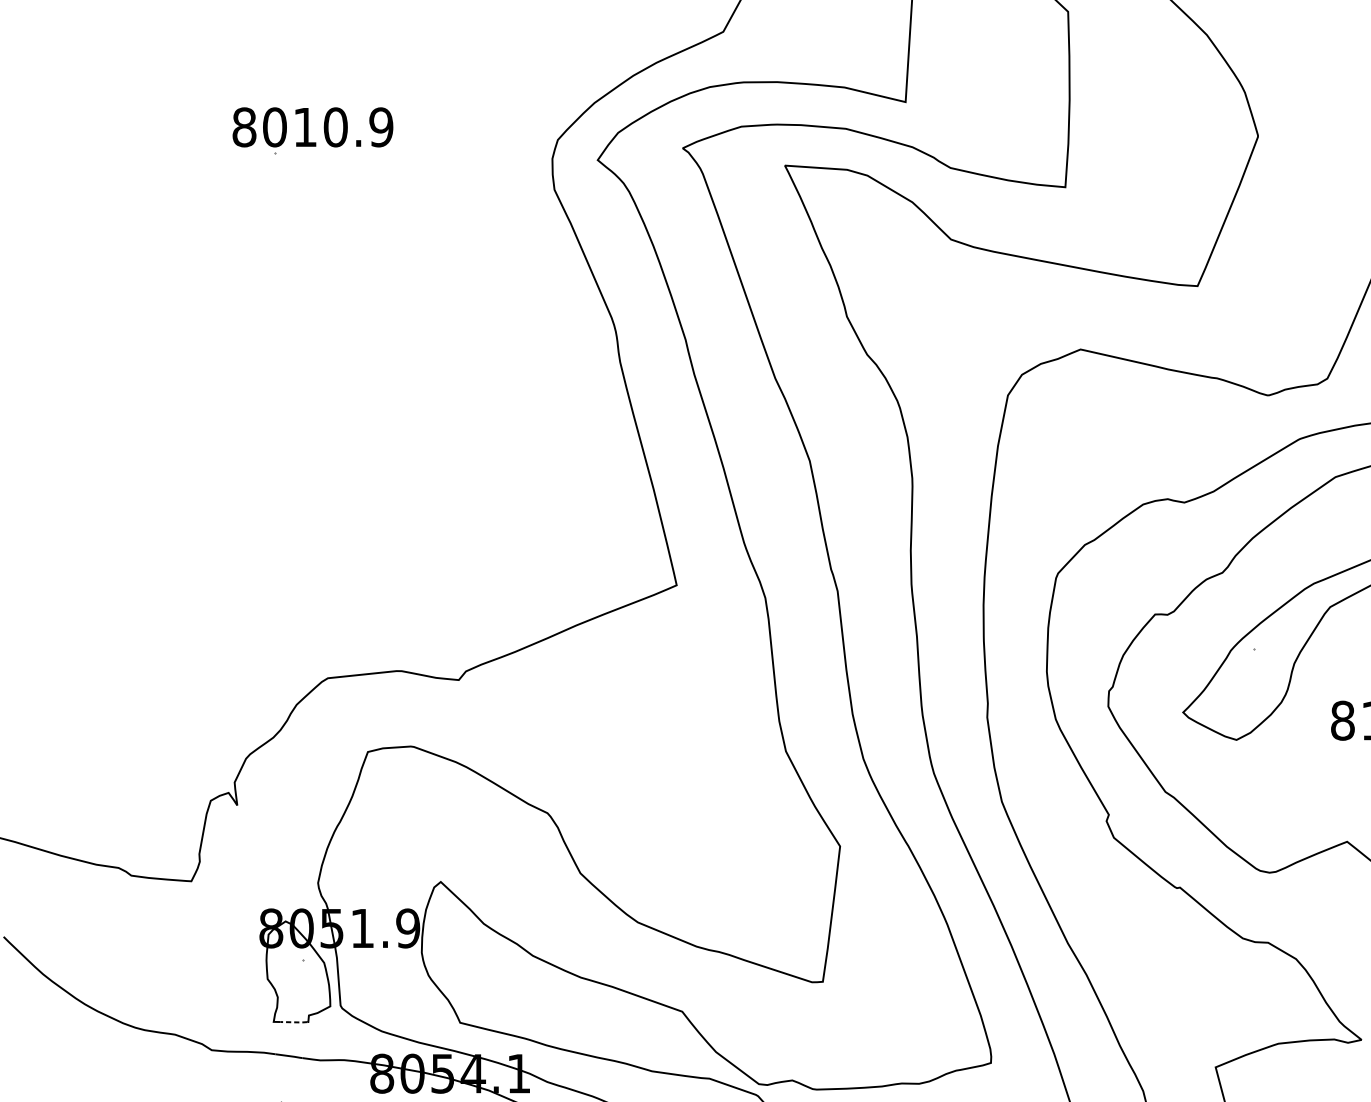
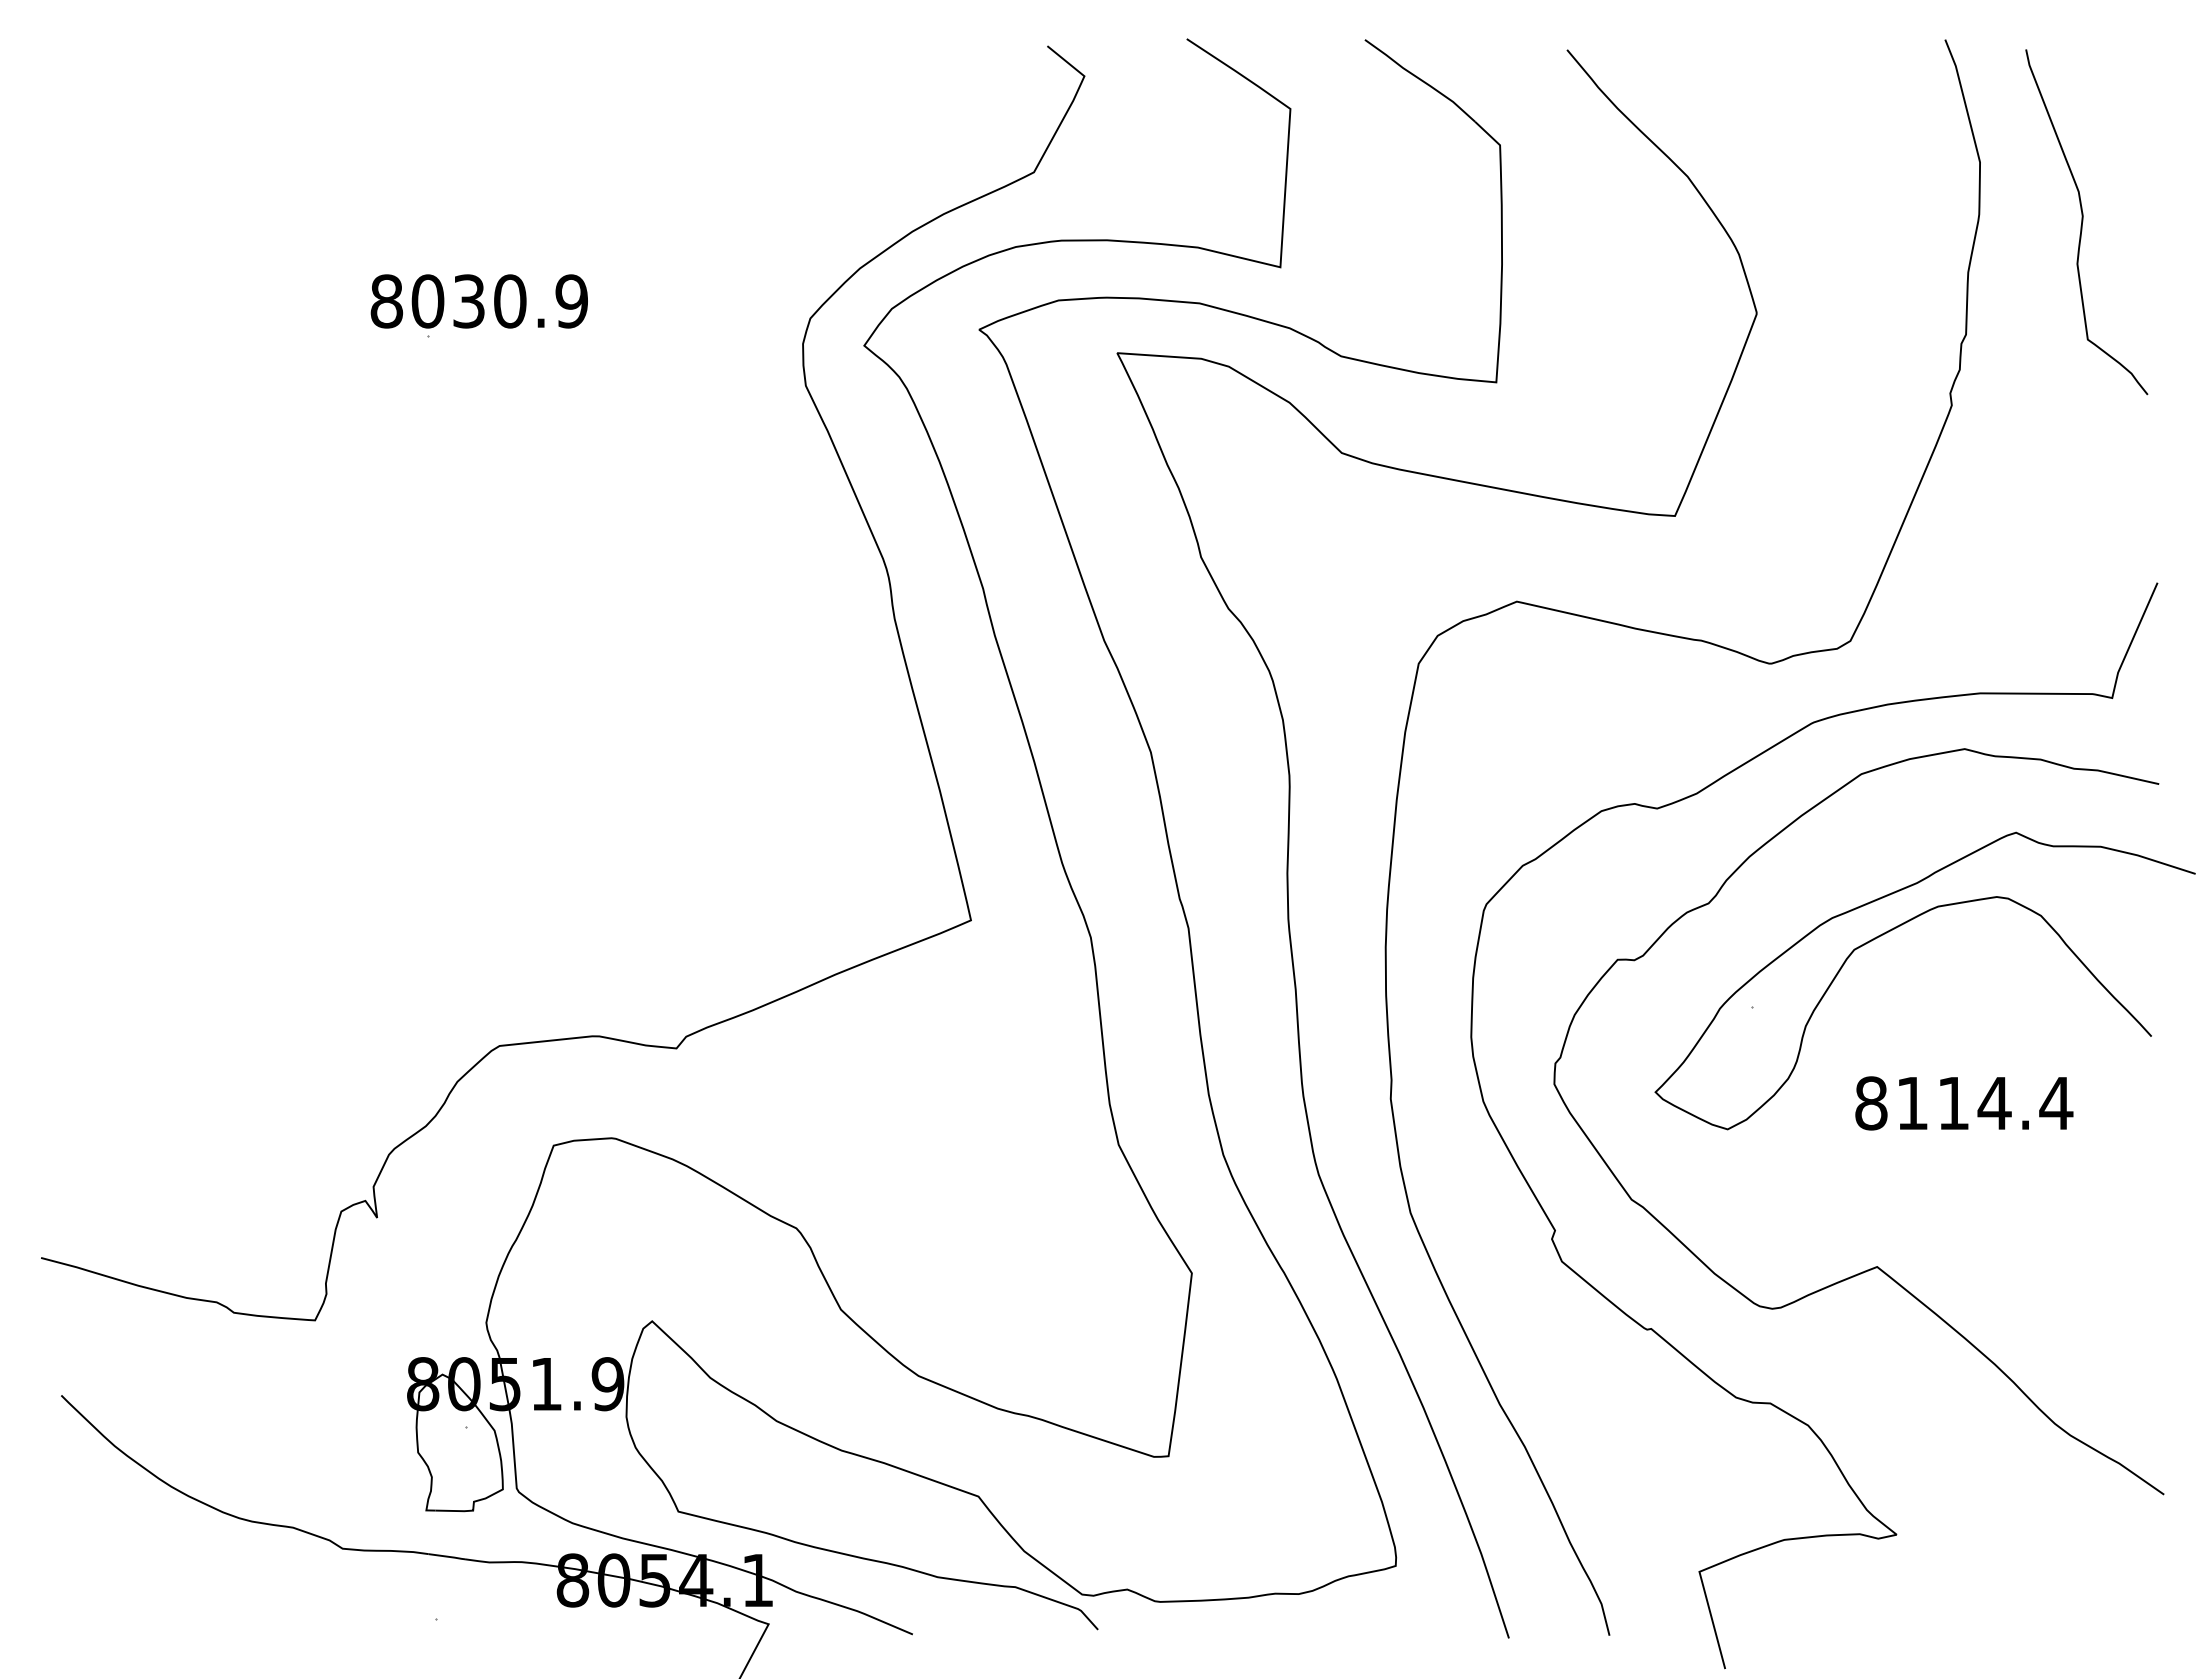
text: (304, 127) -> (468, 301), 8010.9 -> 8030.9
line: (294, 1021) -> (454, 1510), dashed -> solid

